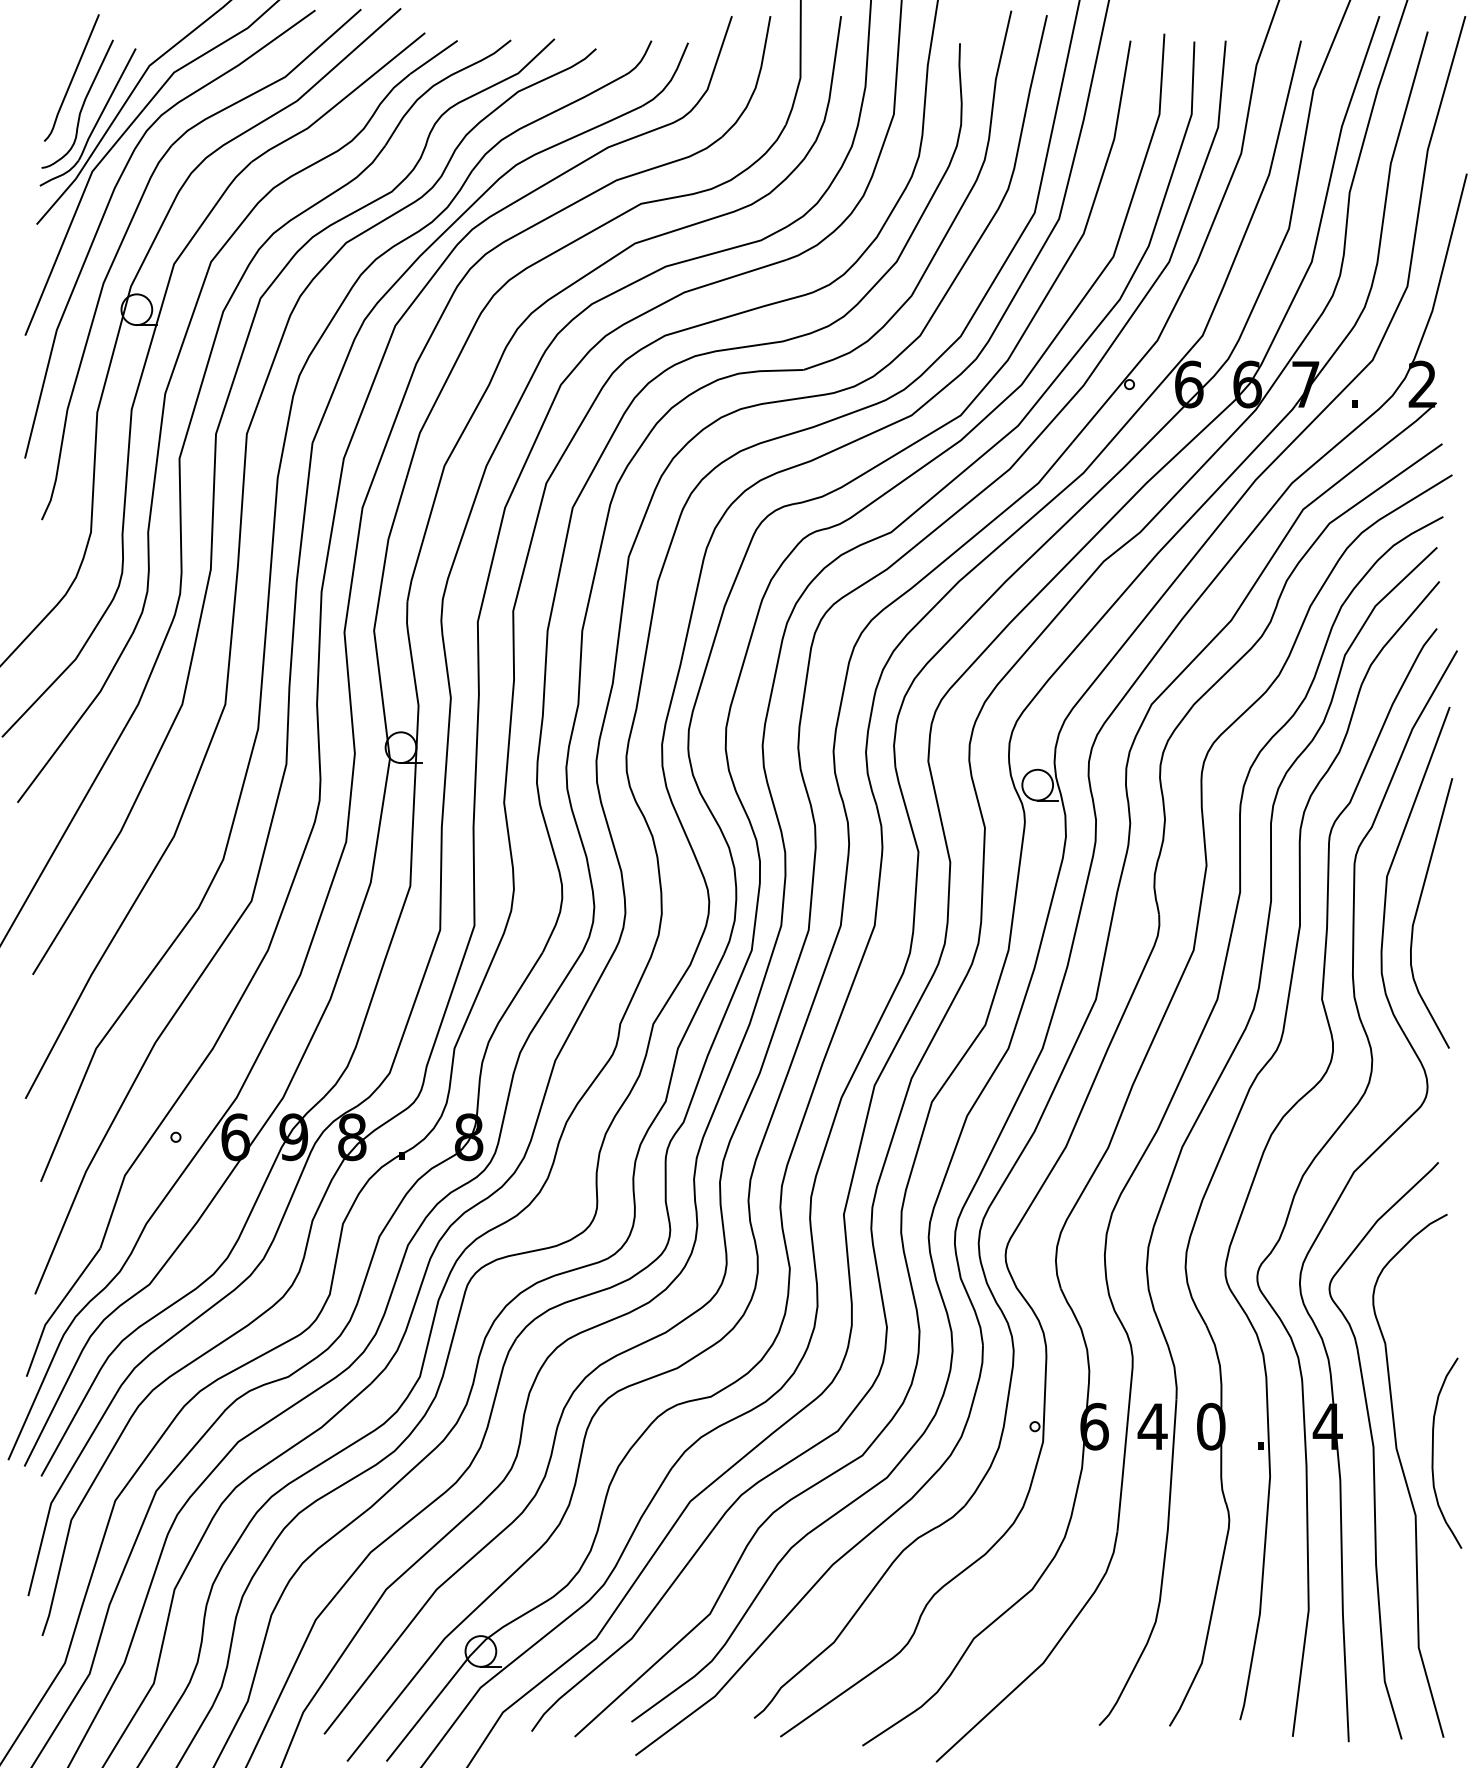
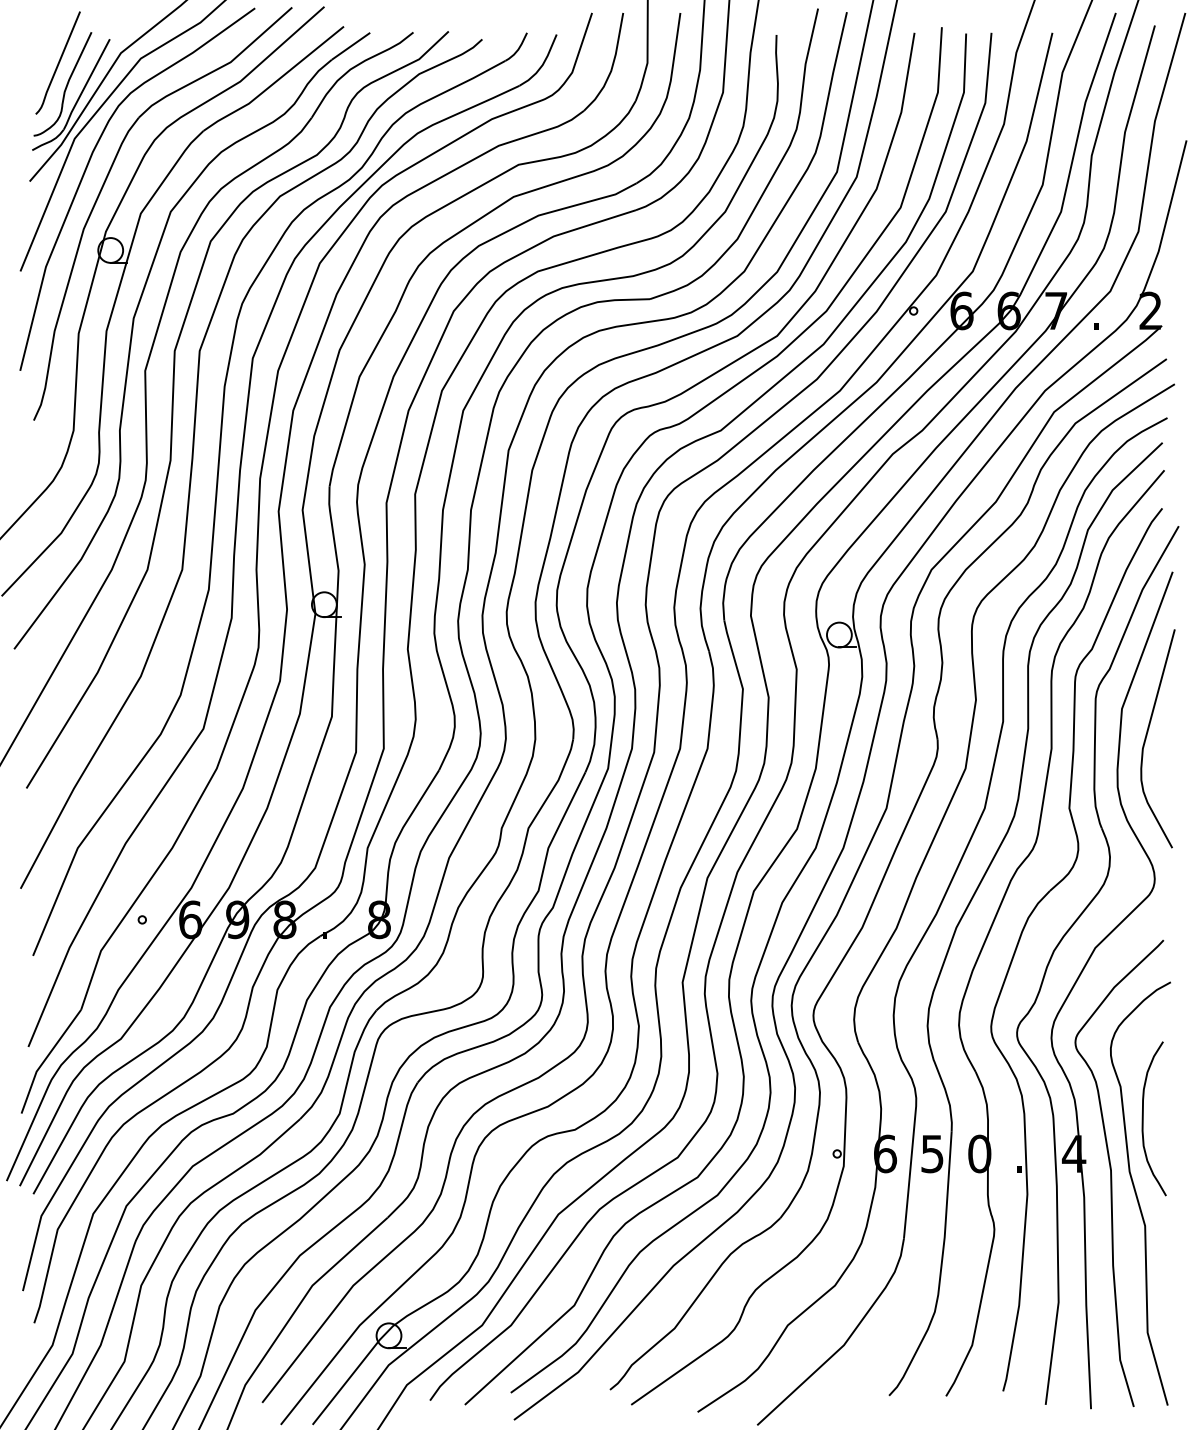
text: (1152, 1426) -> (932, 1153), 4 -> 5
curve: (1433, 1452) -> (1143, 1118), moved

